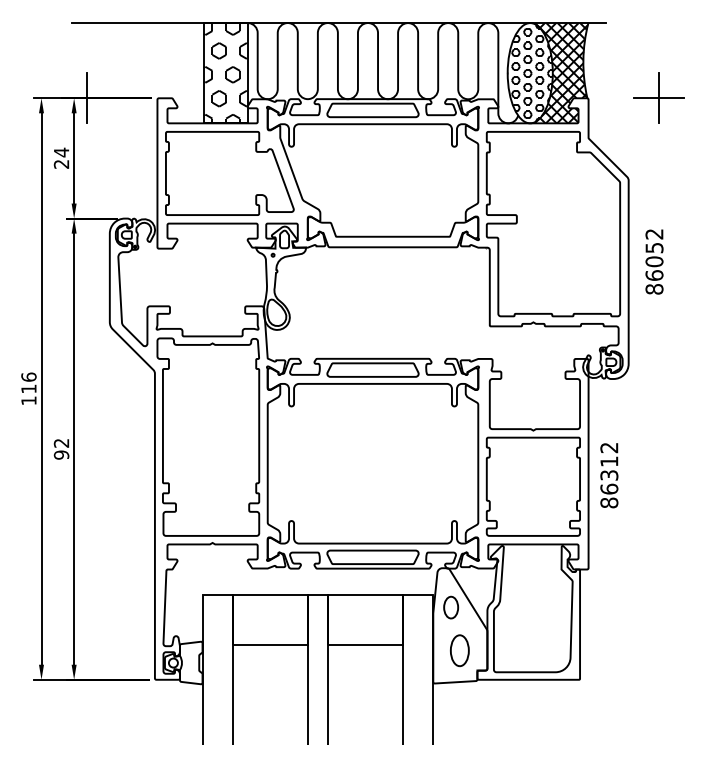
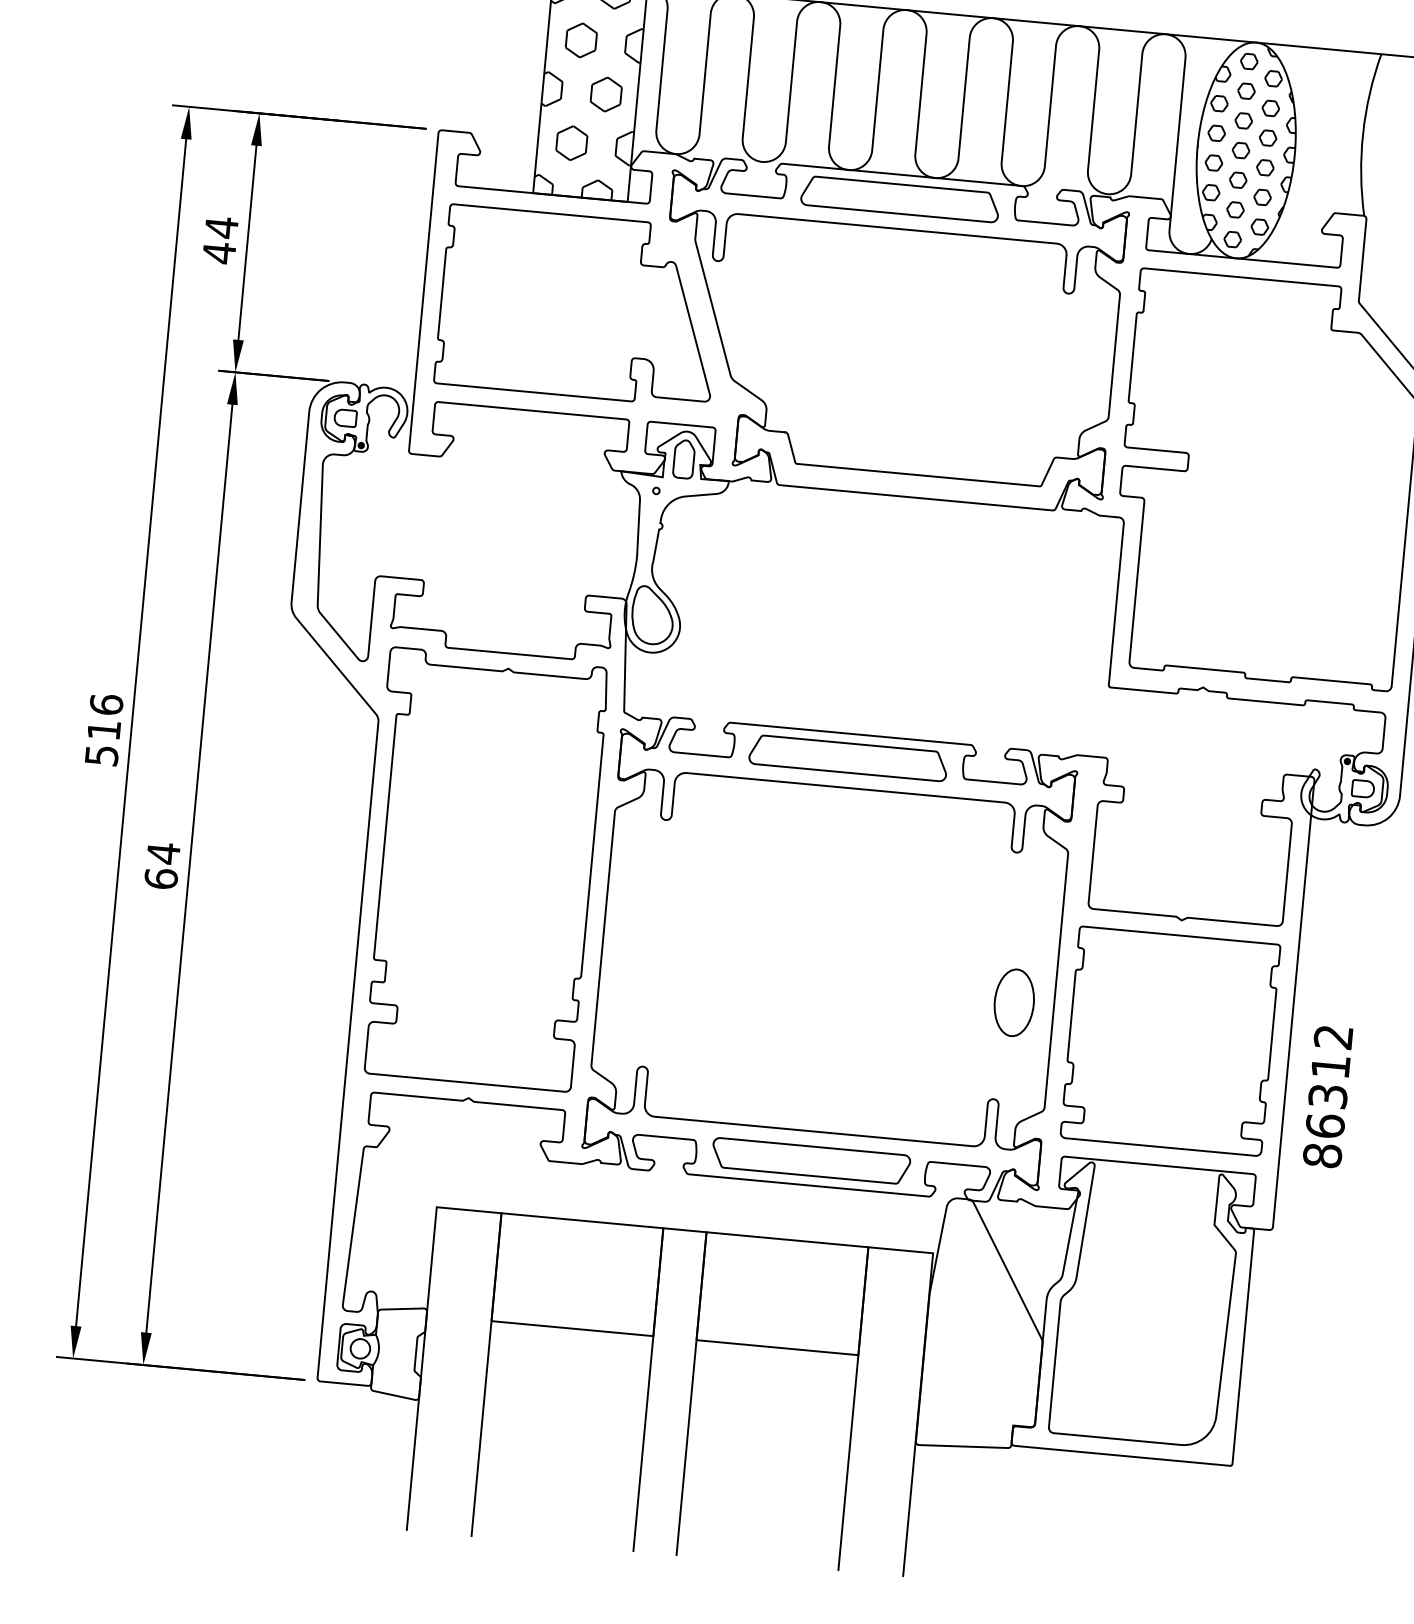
hatch: (560, 73) -> (1311, 157), removed
line: (87, 98) -> (288, 116), removed
text: (61, 164) -> (219, 253), 24 -> 44
text: (28, 400) -> (100, 754), 116 -> 516
text: (61, 448) -> (162, 864), 92 -> 64
text: (609, 475) -> (1328, 1096), moved
part: (451, 607) -> (970, 1284), removed
part: (459, 650) -> (1013, 1002), moved

